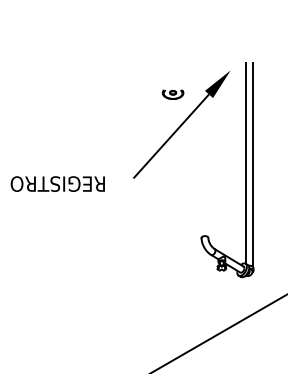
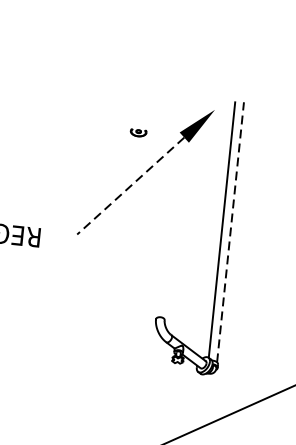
part: (172, 94) -> (137, 132), size x0.6
line: (170, 136) -> (129, 186), solid -> dashed
line: (252, 163) -> (230, 231), solid -> dashed

